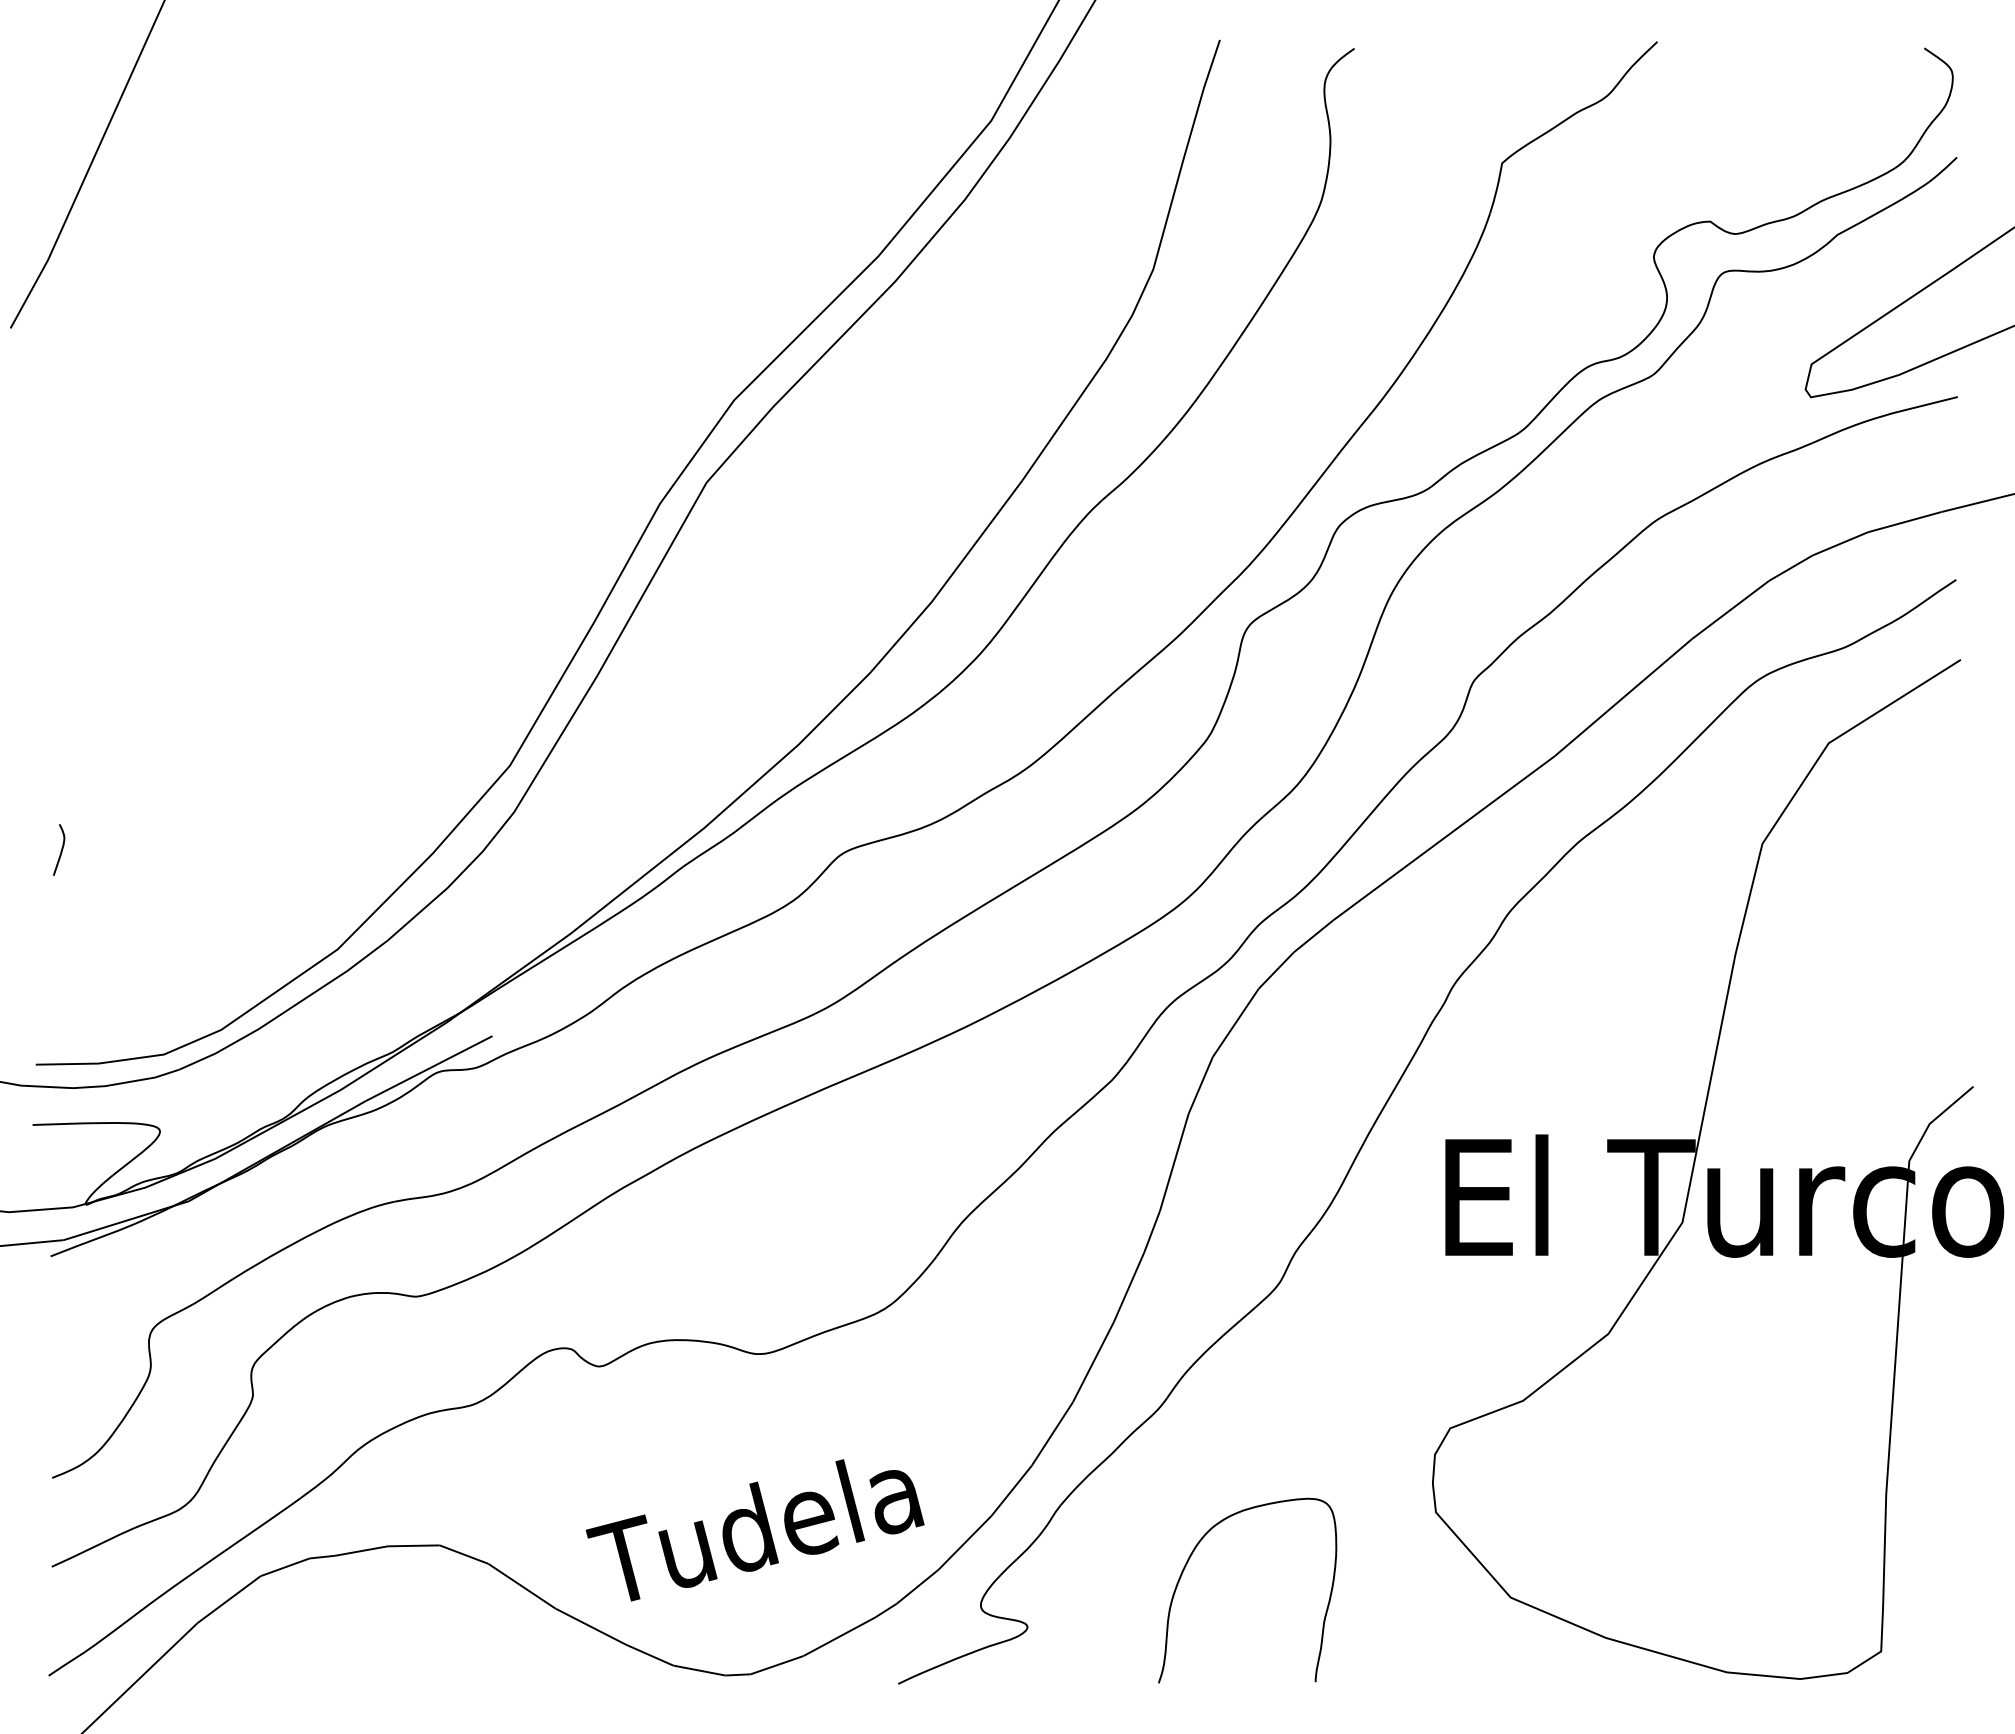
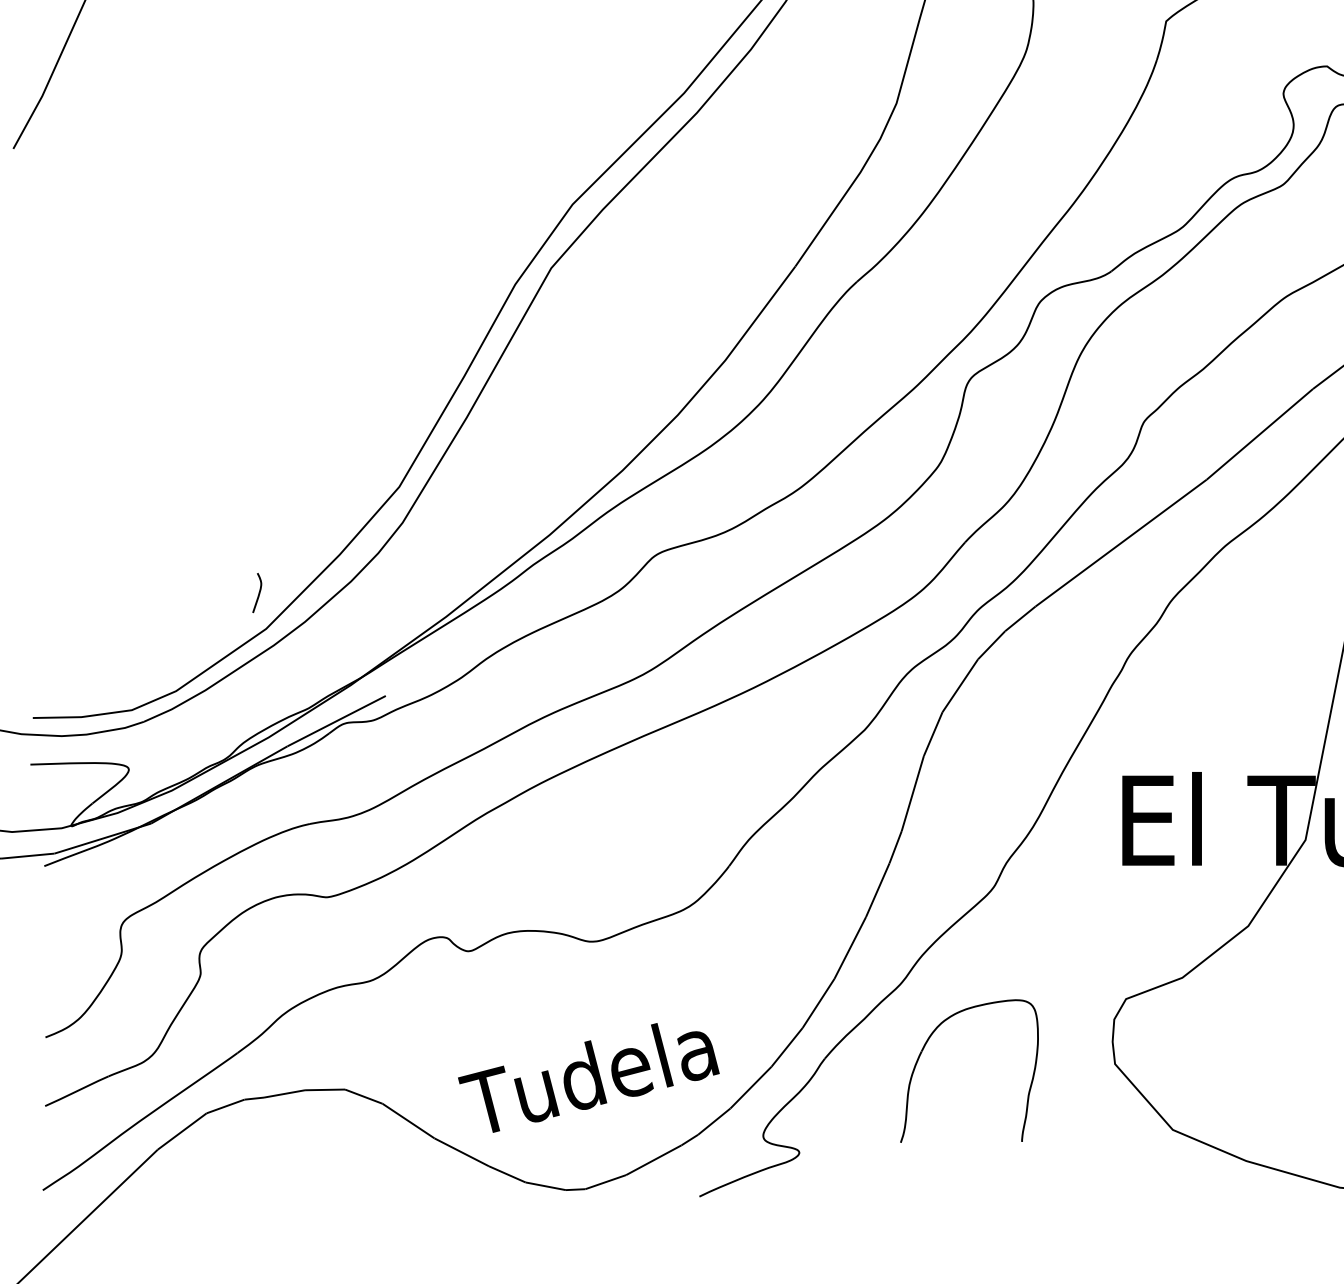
curve: (61, 849) -> (259, 592), moved
part: (1189, 1560) -> (924, 1047), moved

